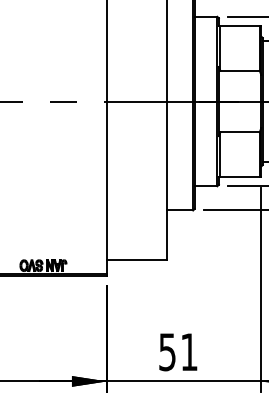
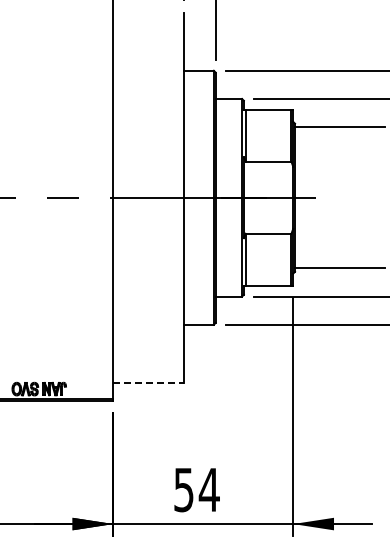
line: (137, 260) -> (149, 382), solid -> dashed
text: (188, 351) -> (208, 489), 51 -> 54

